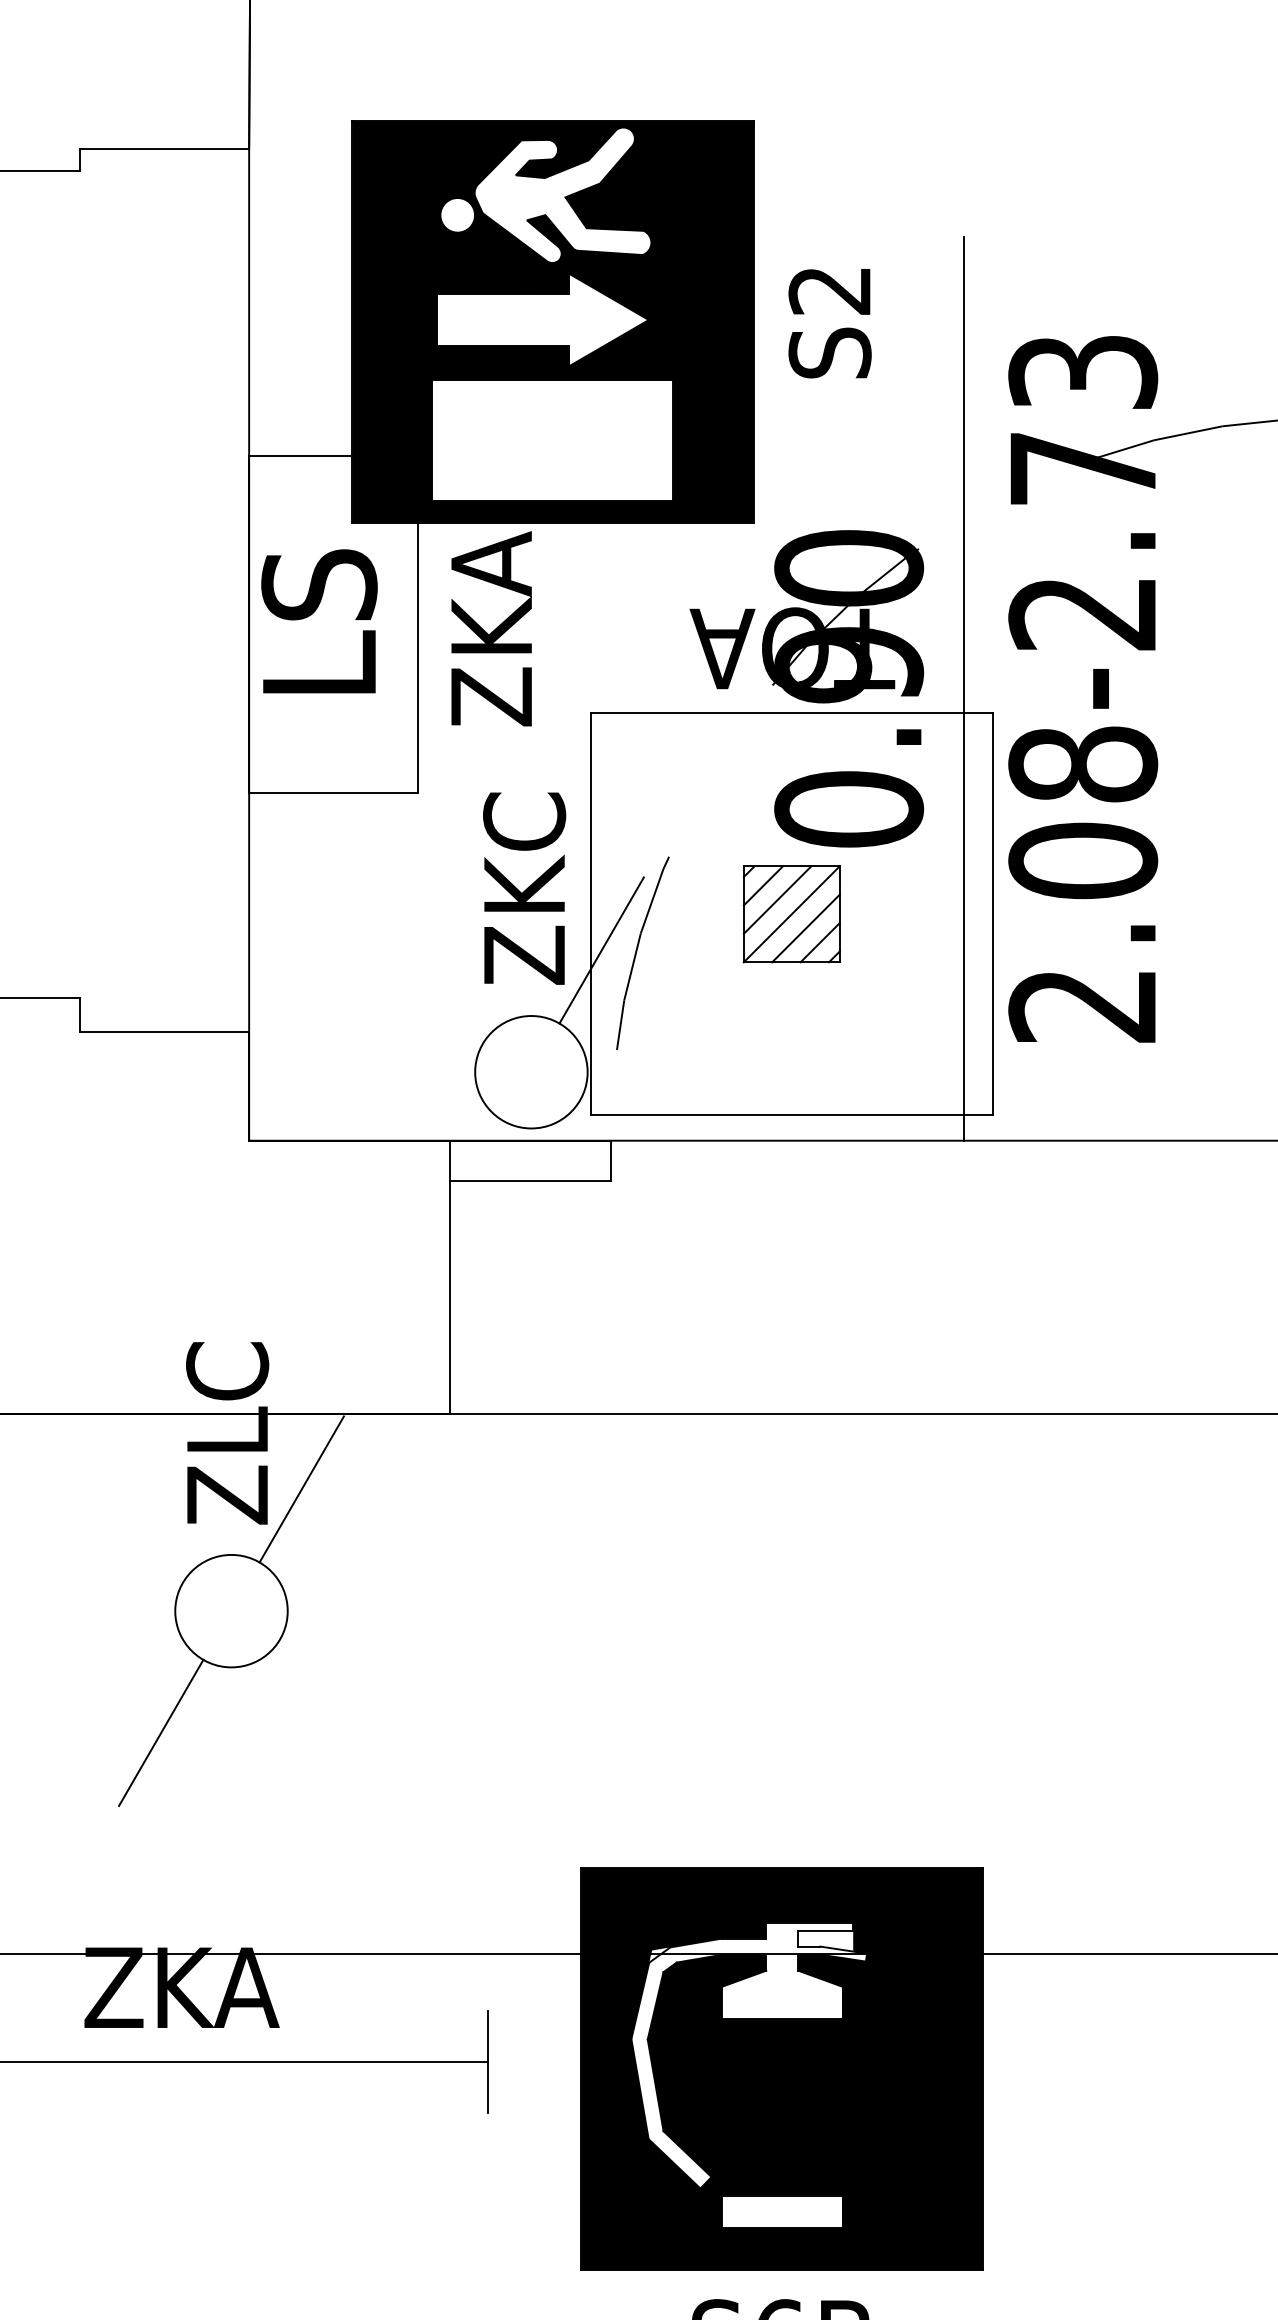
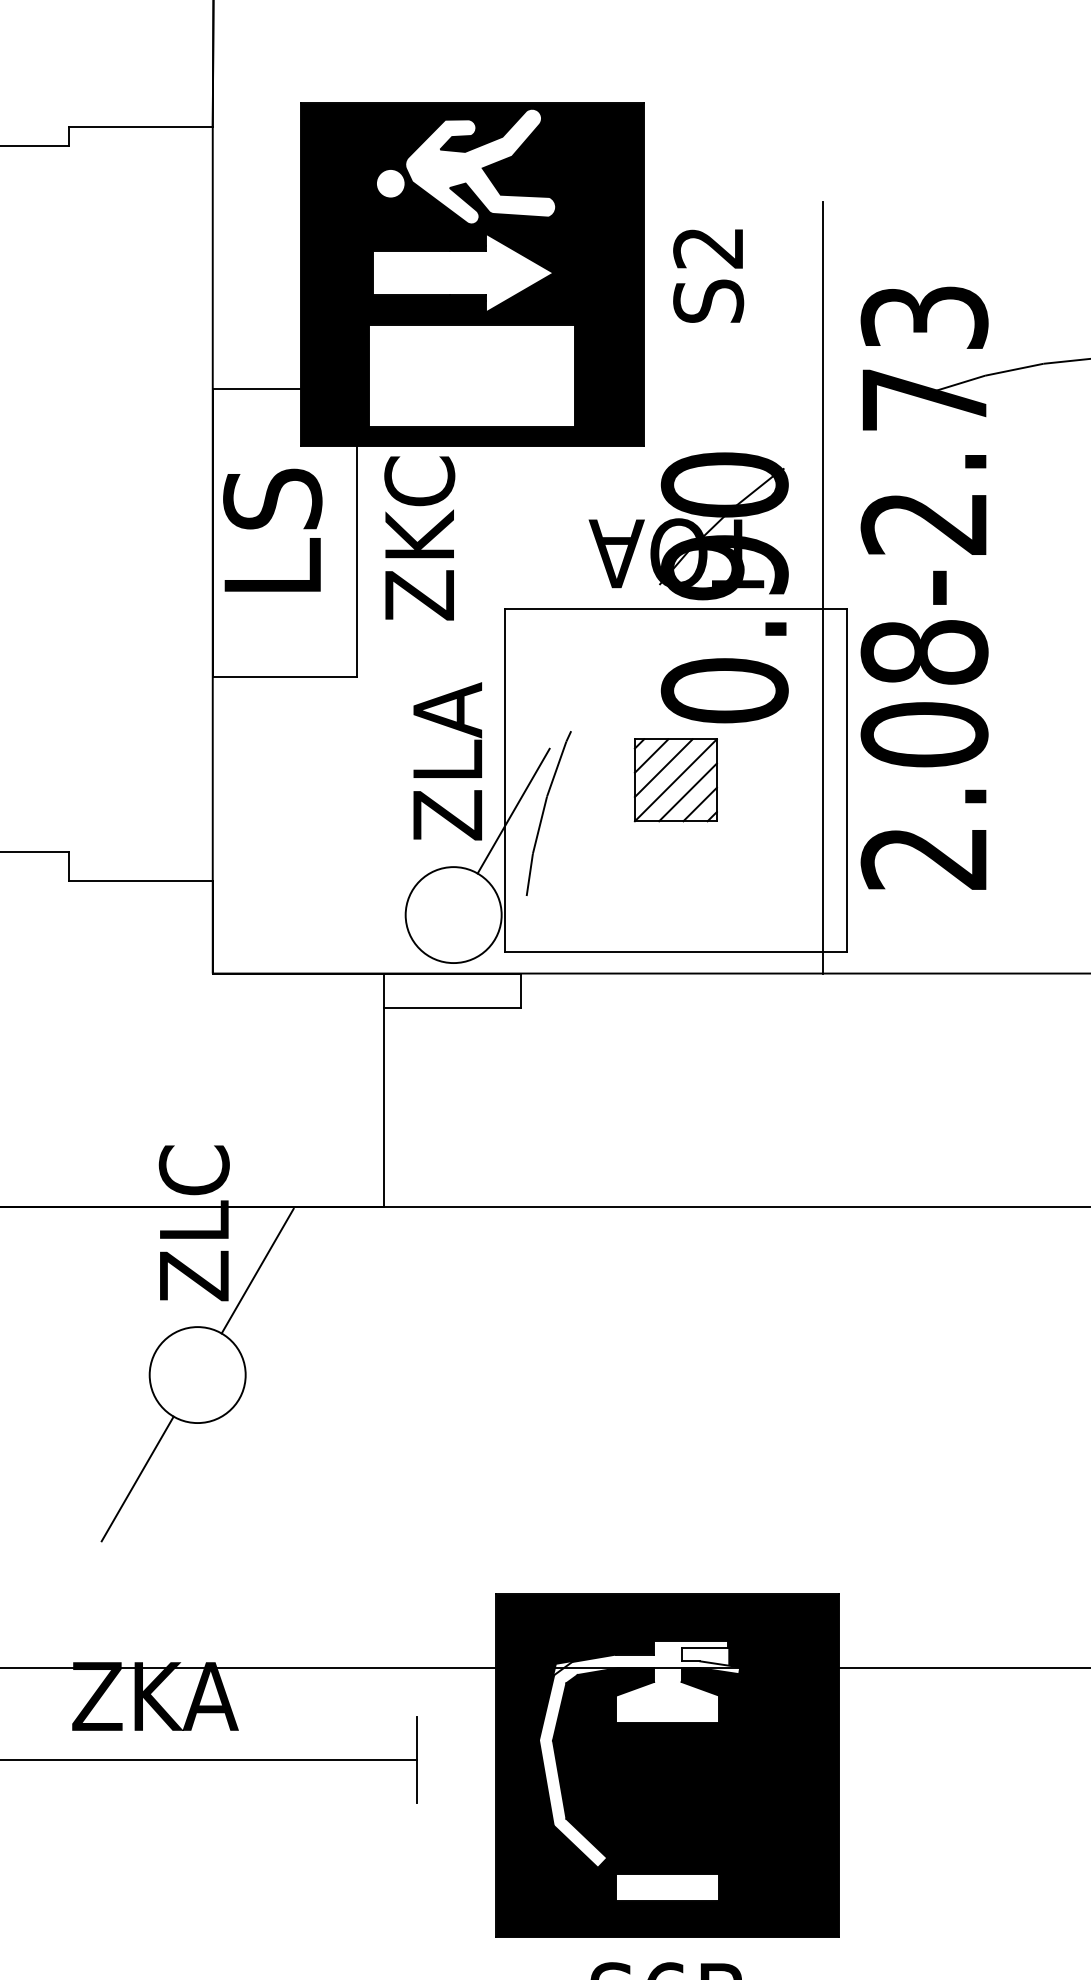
text: (491, 629) -> (419, 537), ZKA -> ZKC
text: (524, 846) -> (447, 722), ZKC -> ZLA

